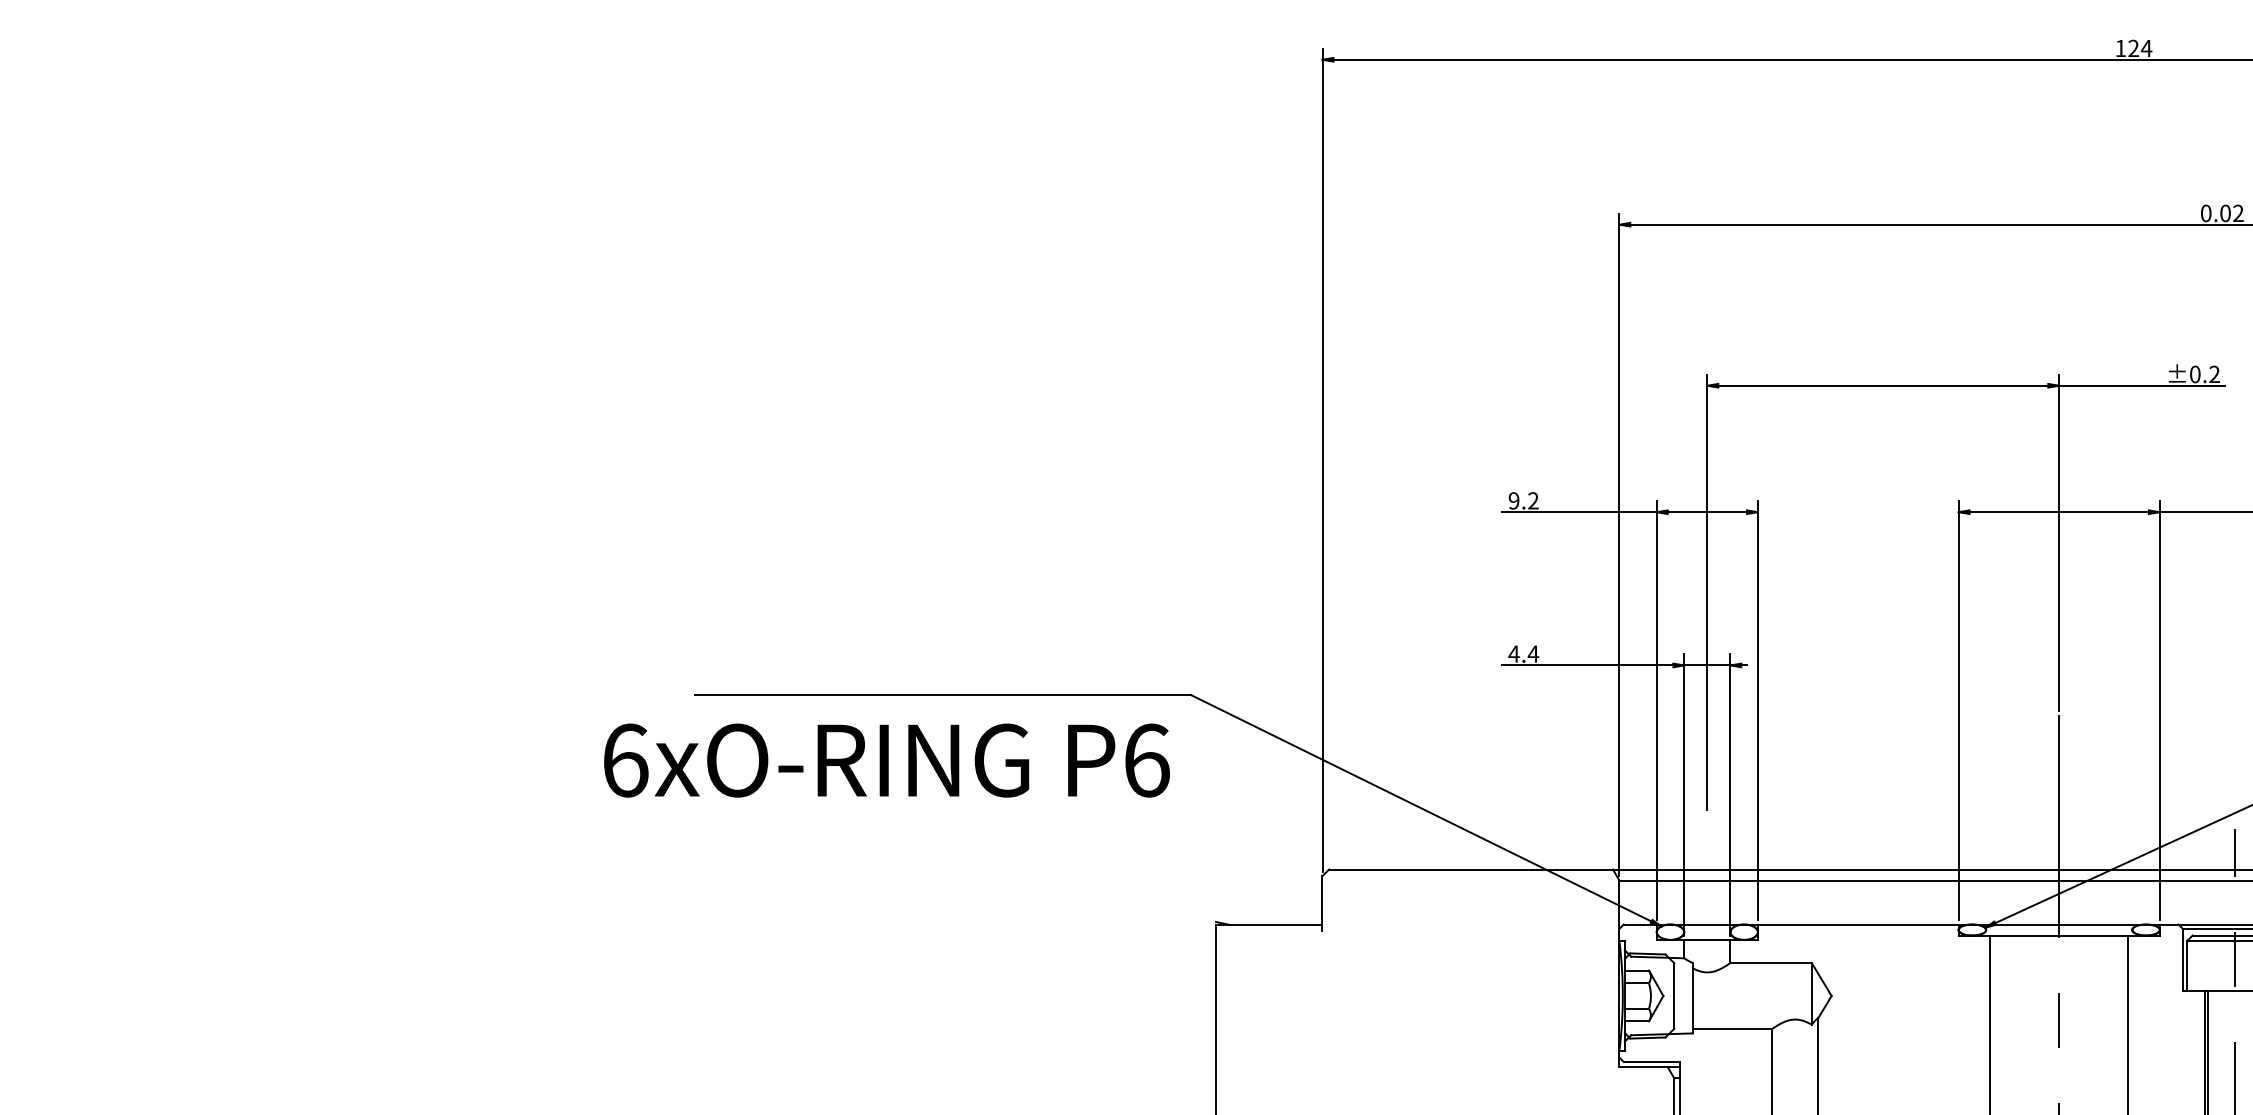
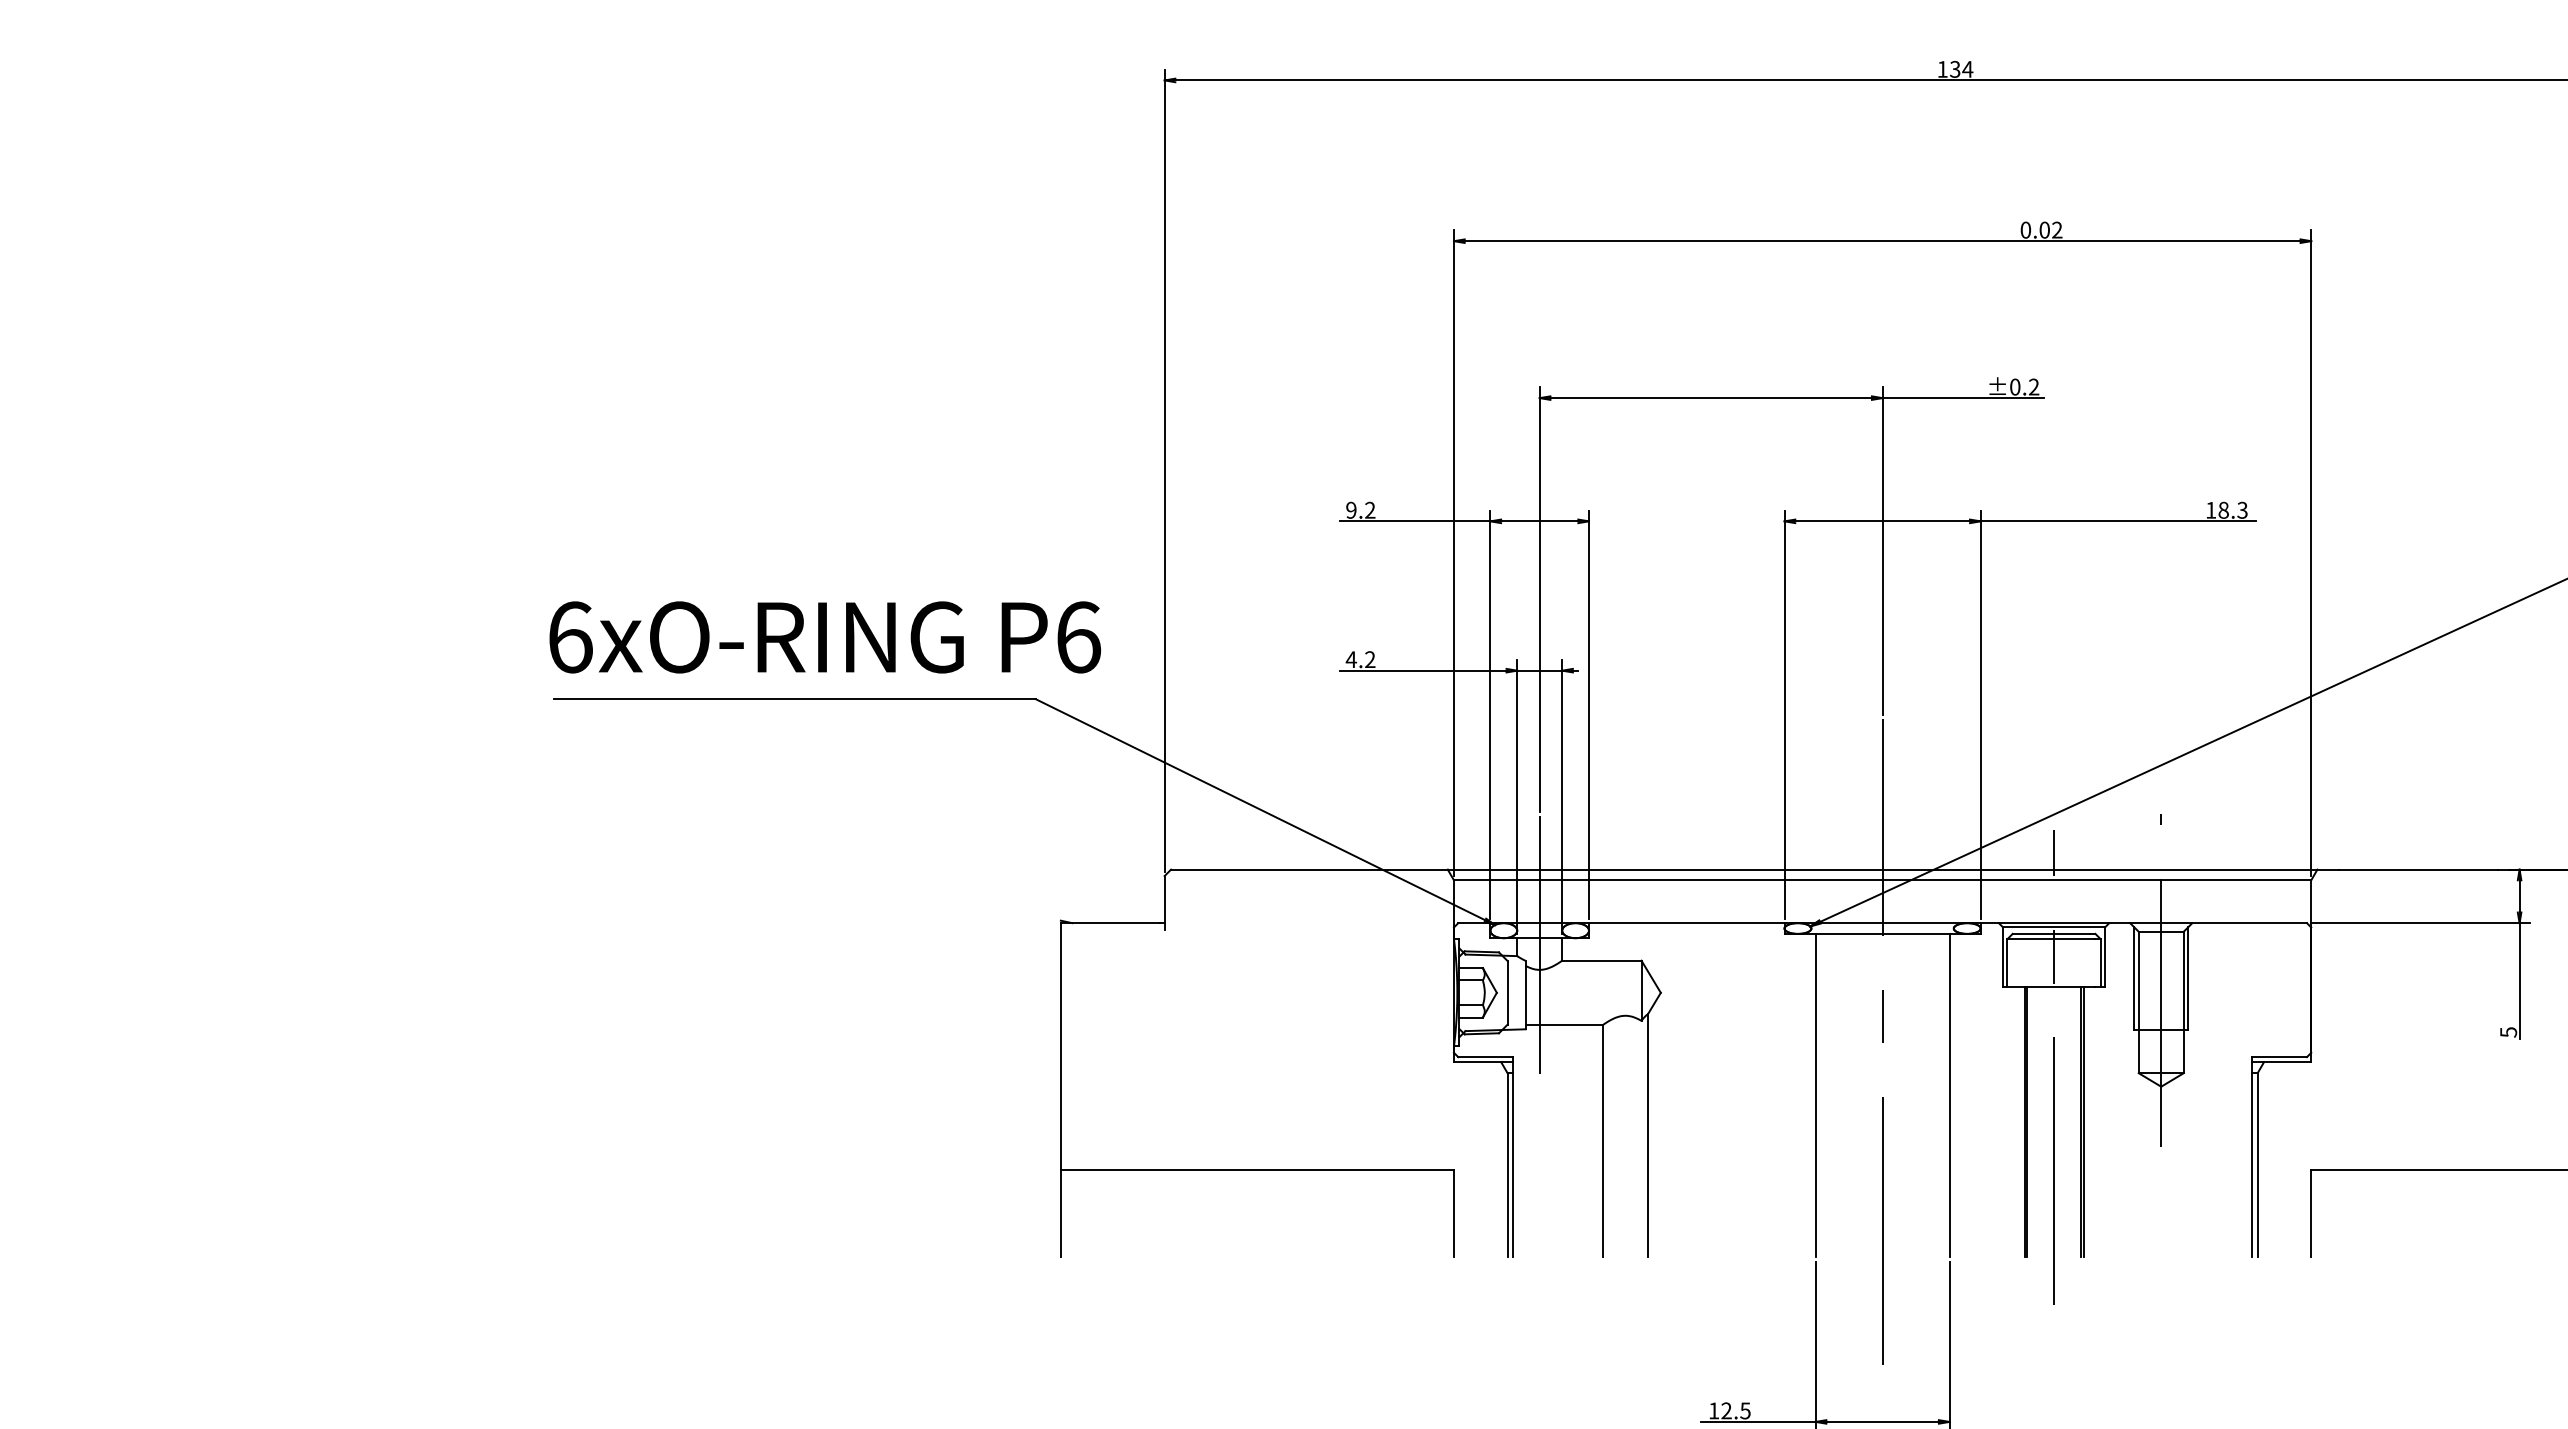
text: (2133, 48) -> (1955, 69), 124 -> 134
text: (1532, 653) -> (1369, 659), 4.4 -> 4.2
text: (886, 760) -> (824, 637), moved
line: (1707, 947) -> (1539, 945), added

